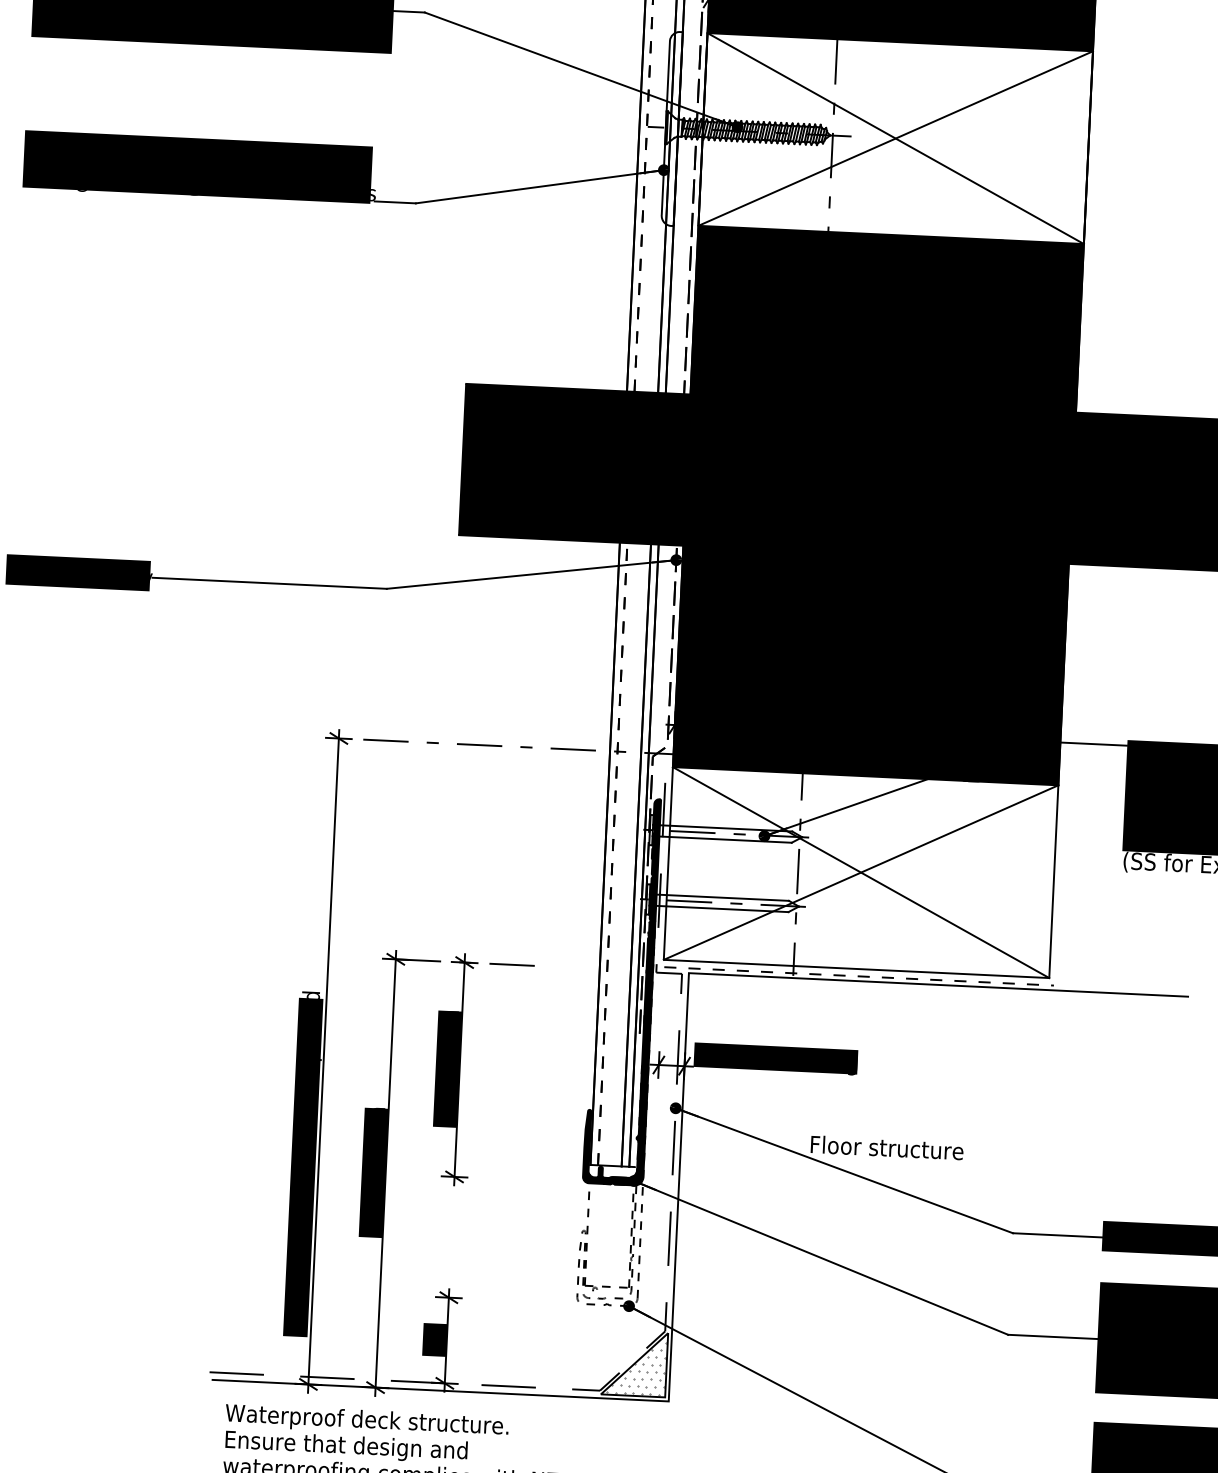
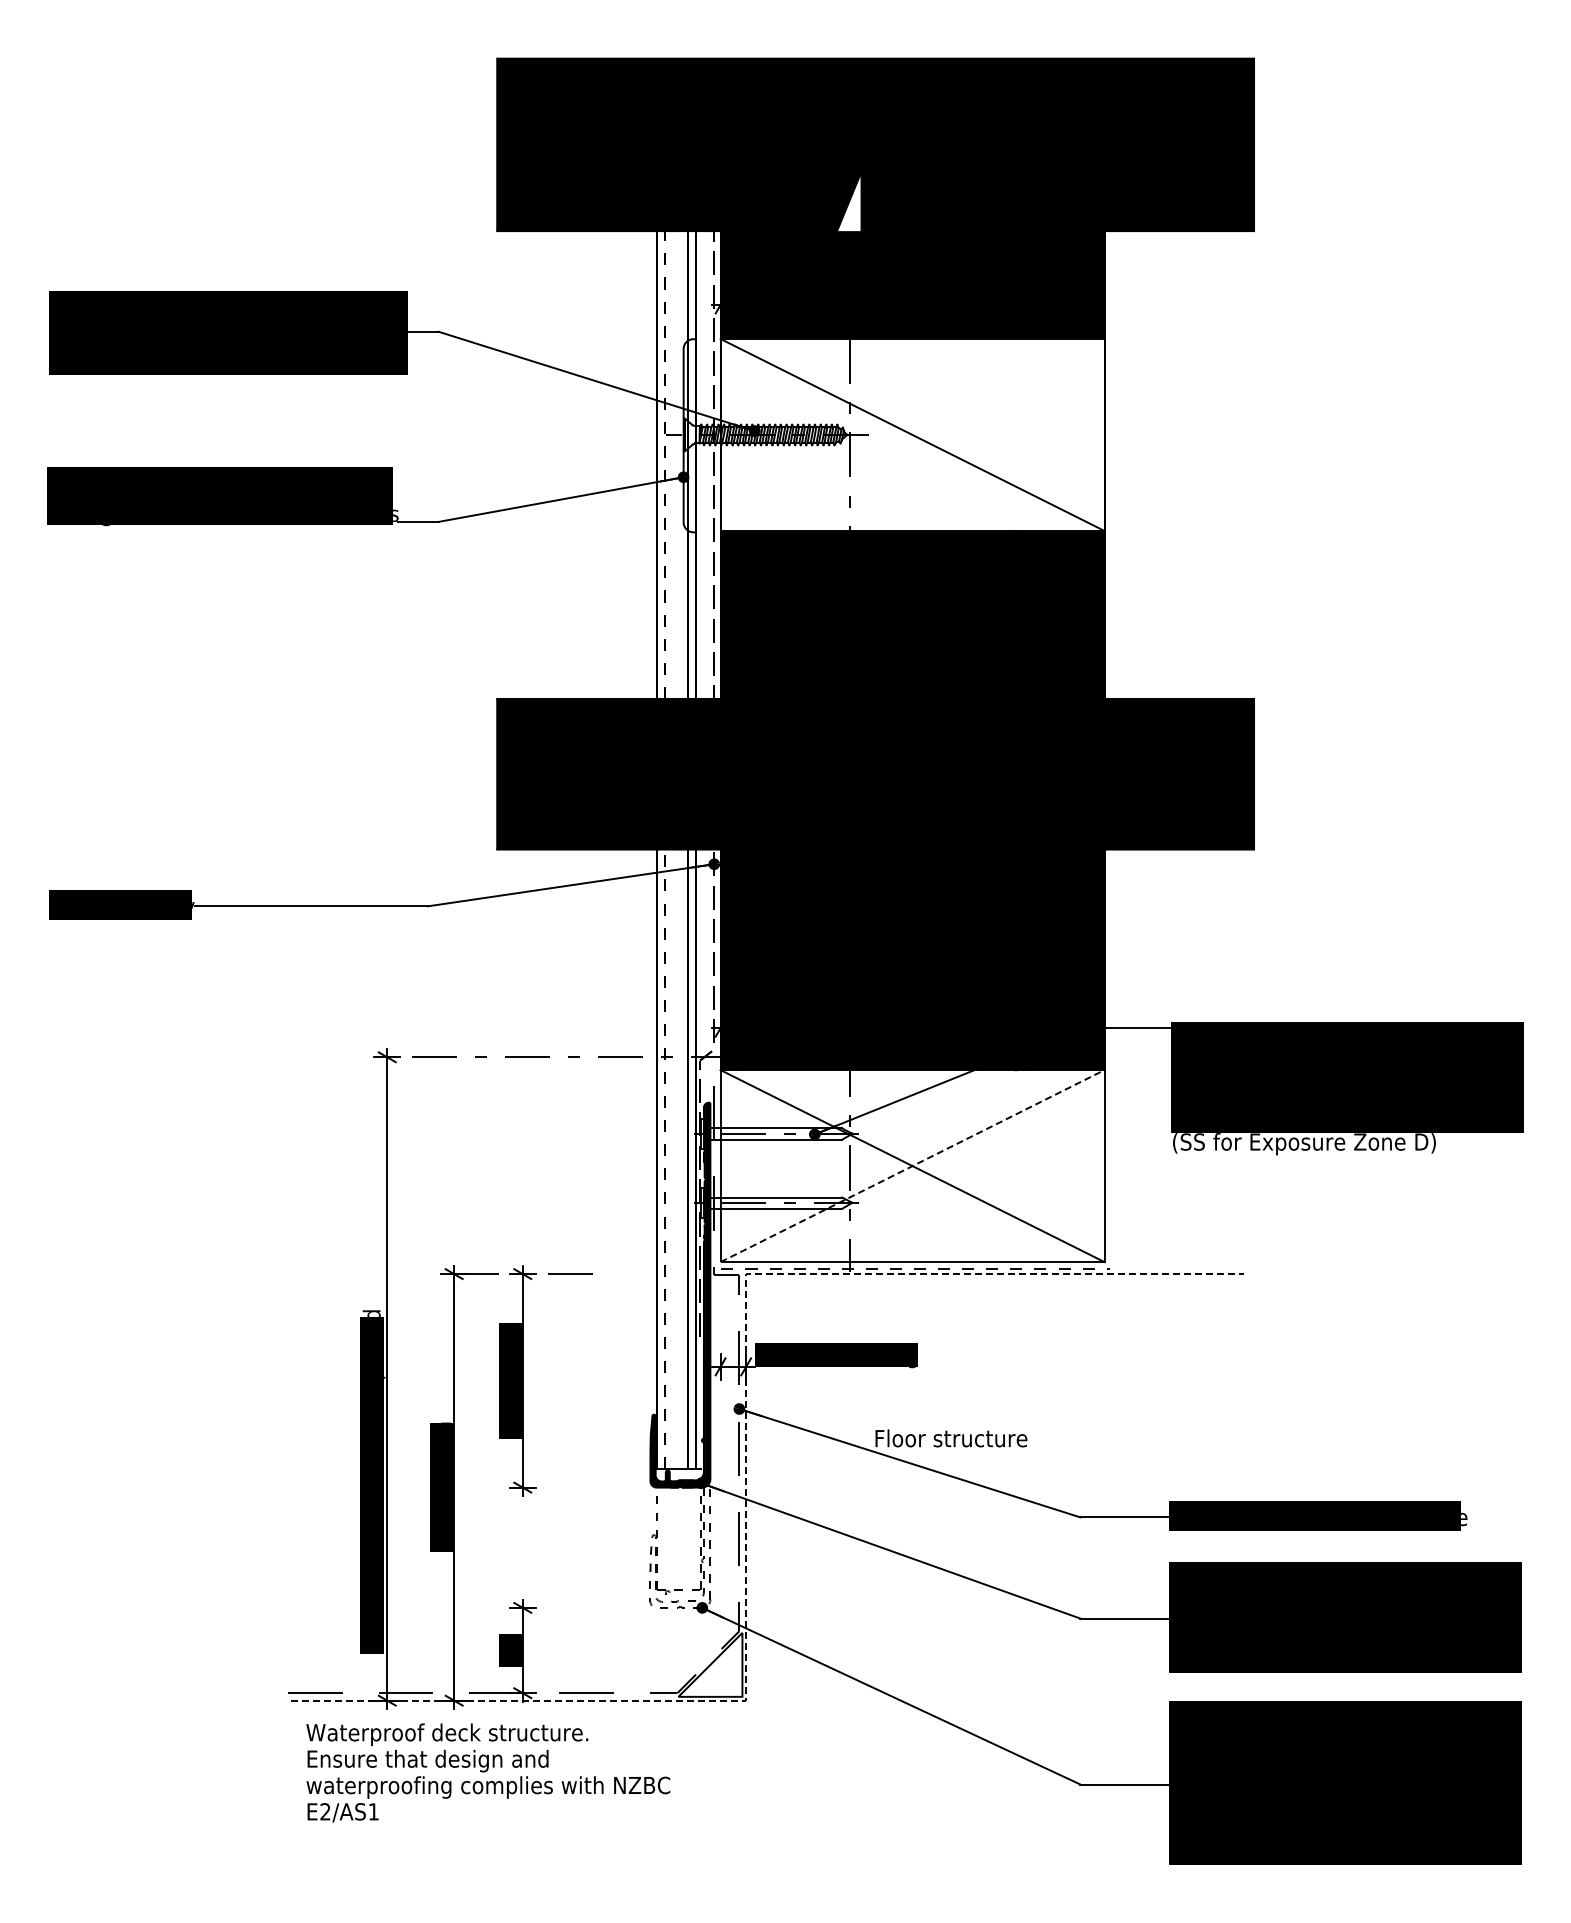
line: (895, 138) -> (912, 434), removed
line: (861, 872) -> (912, 1166), solid -> dashed
line: (680, 1165) -> (746, 1465), solid -> dashed
hatch: (636, 1367) -> (712, 1668), removed

